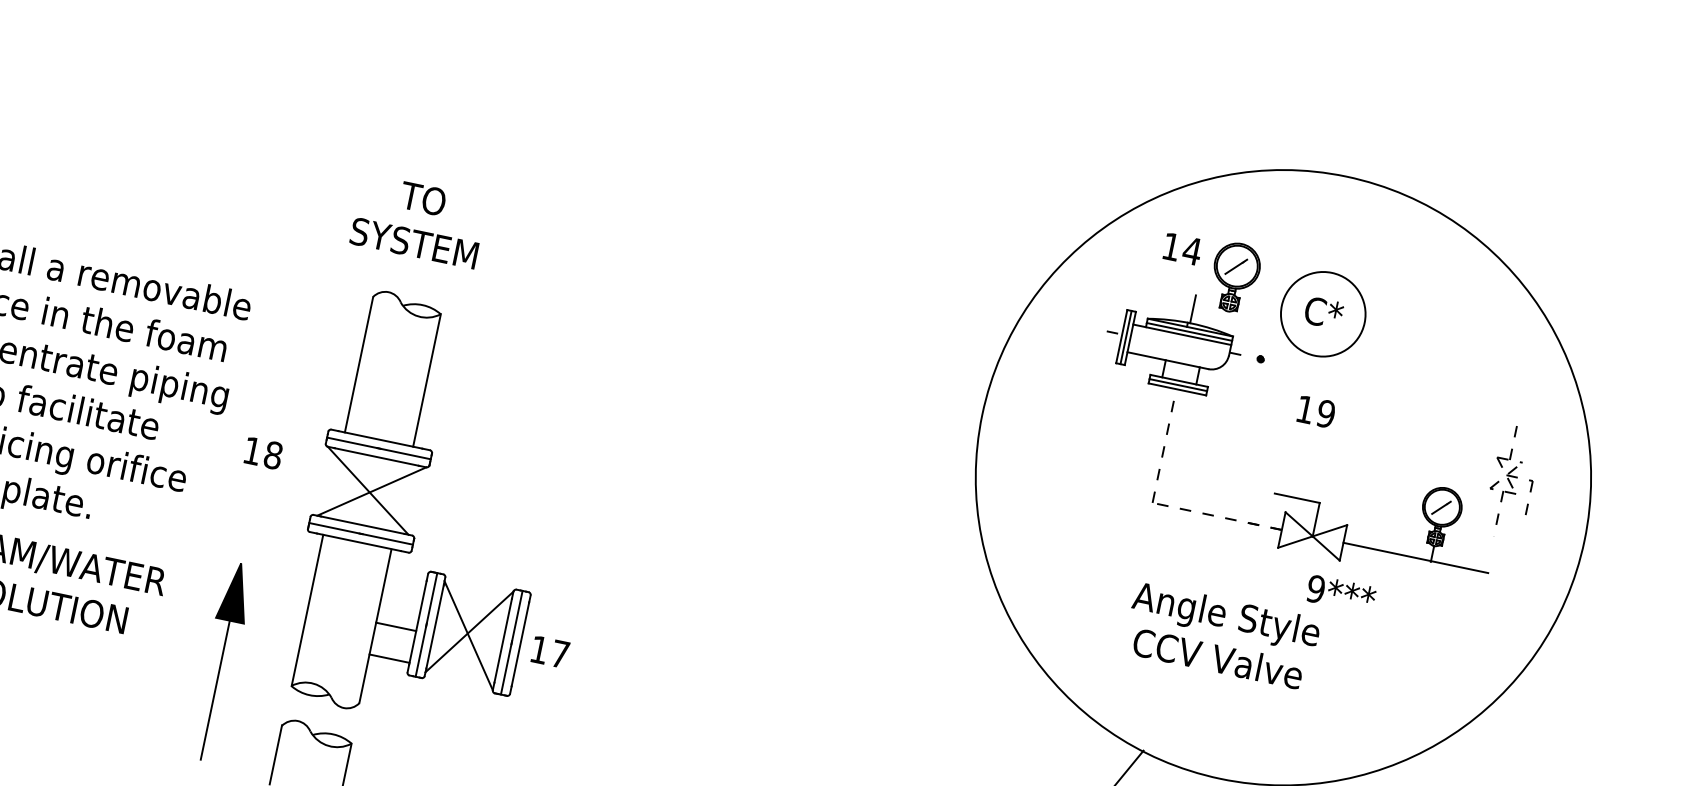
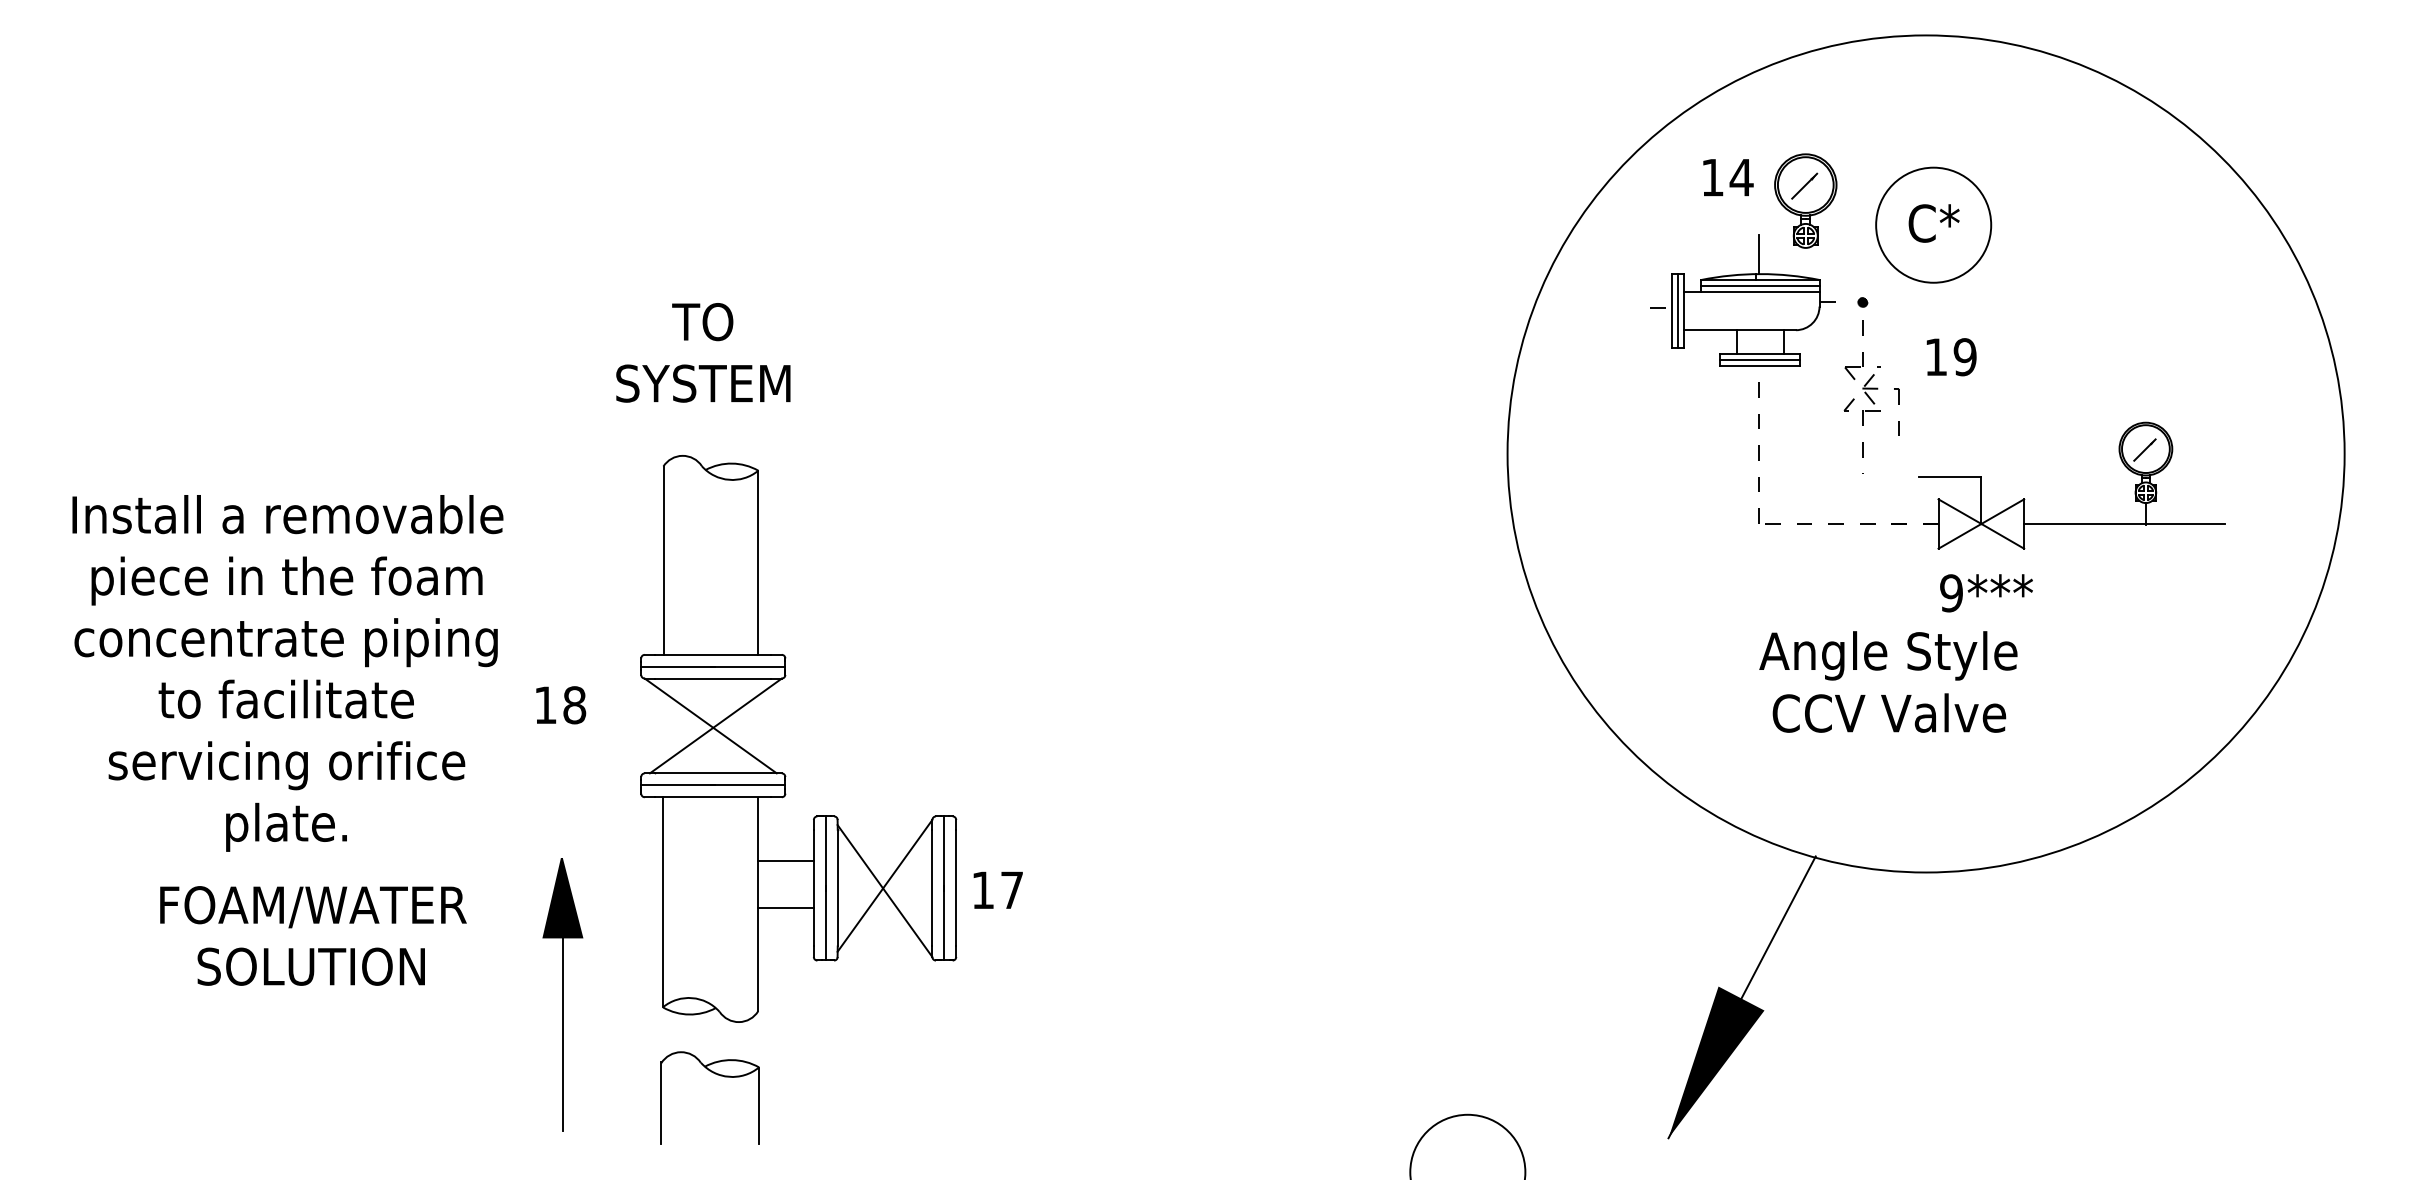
part: (1511, 482) -> (1871, 396), moved
text: (1341, 594) -> (1986, 593), moved
line: (395, 626) -> (785, 861), moved
line: (389, 658) -> (785, 907), moved

